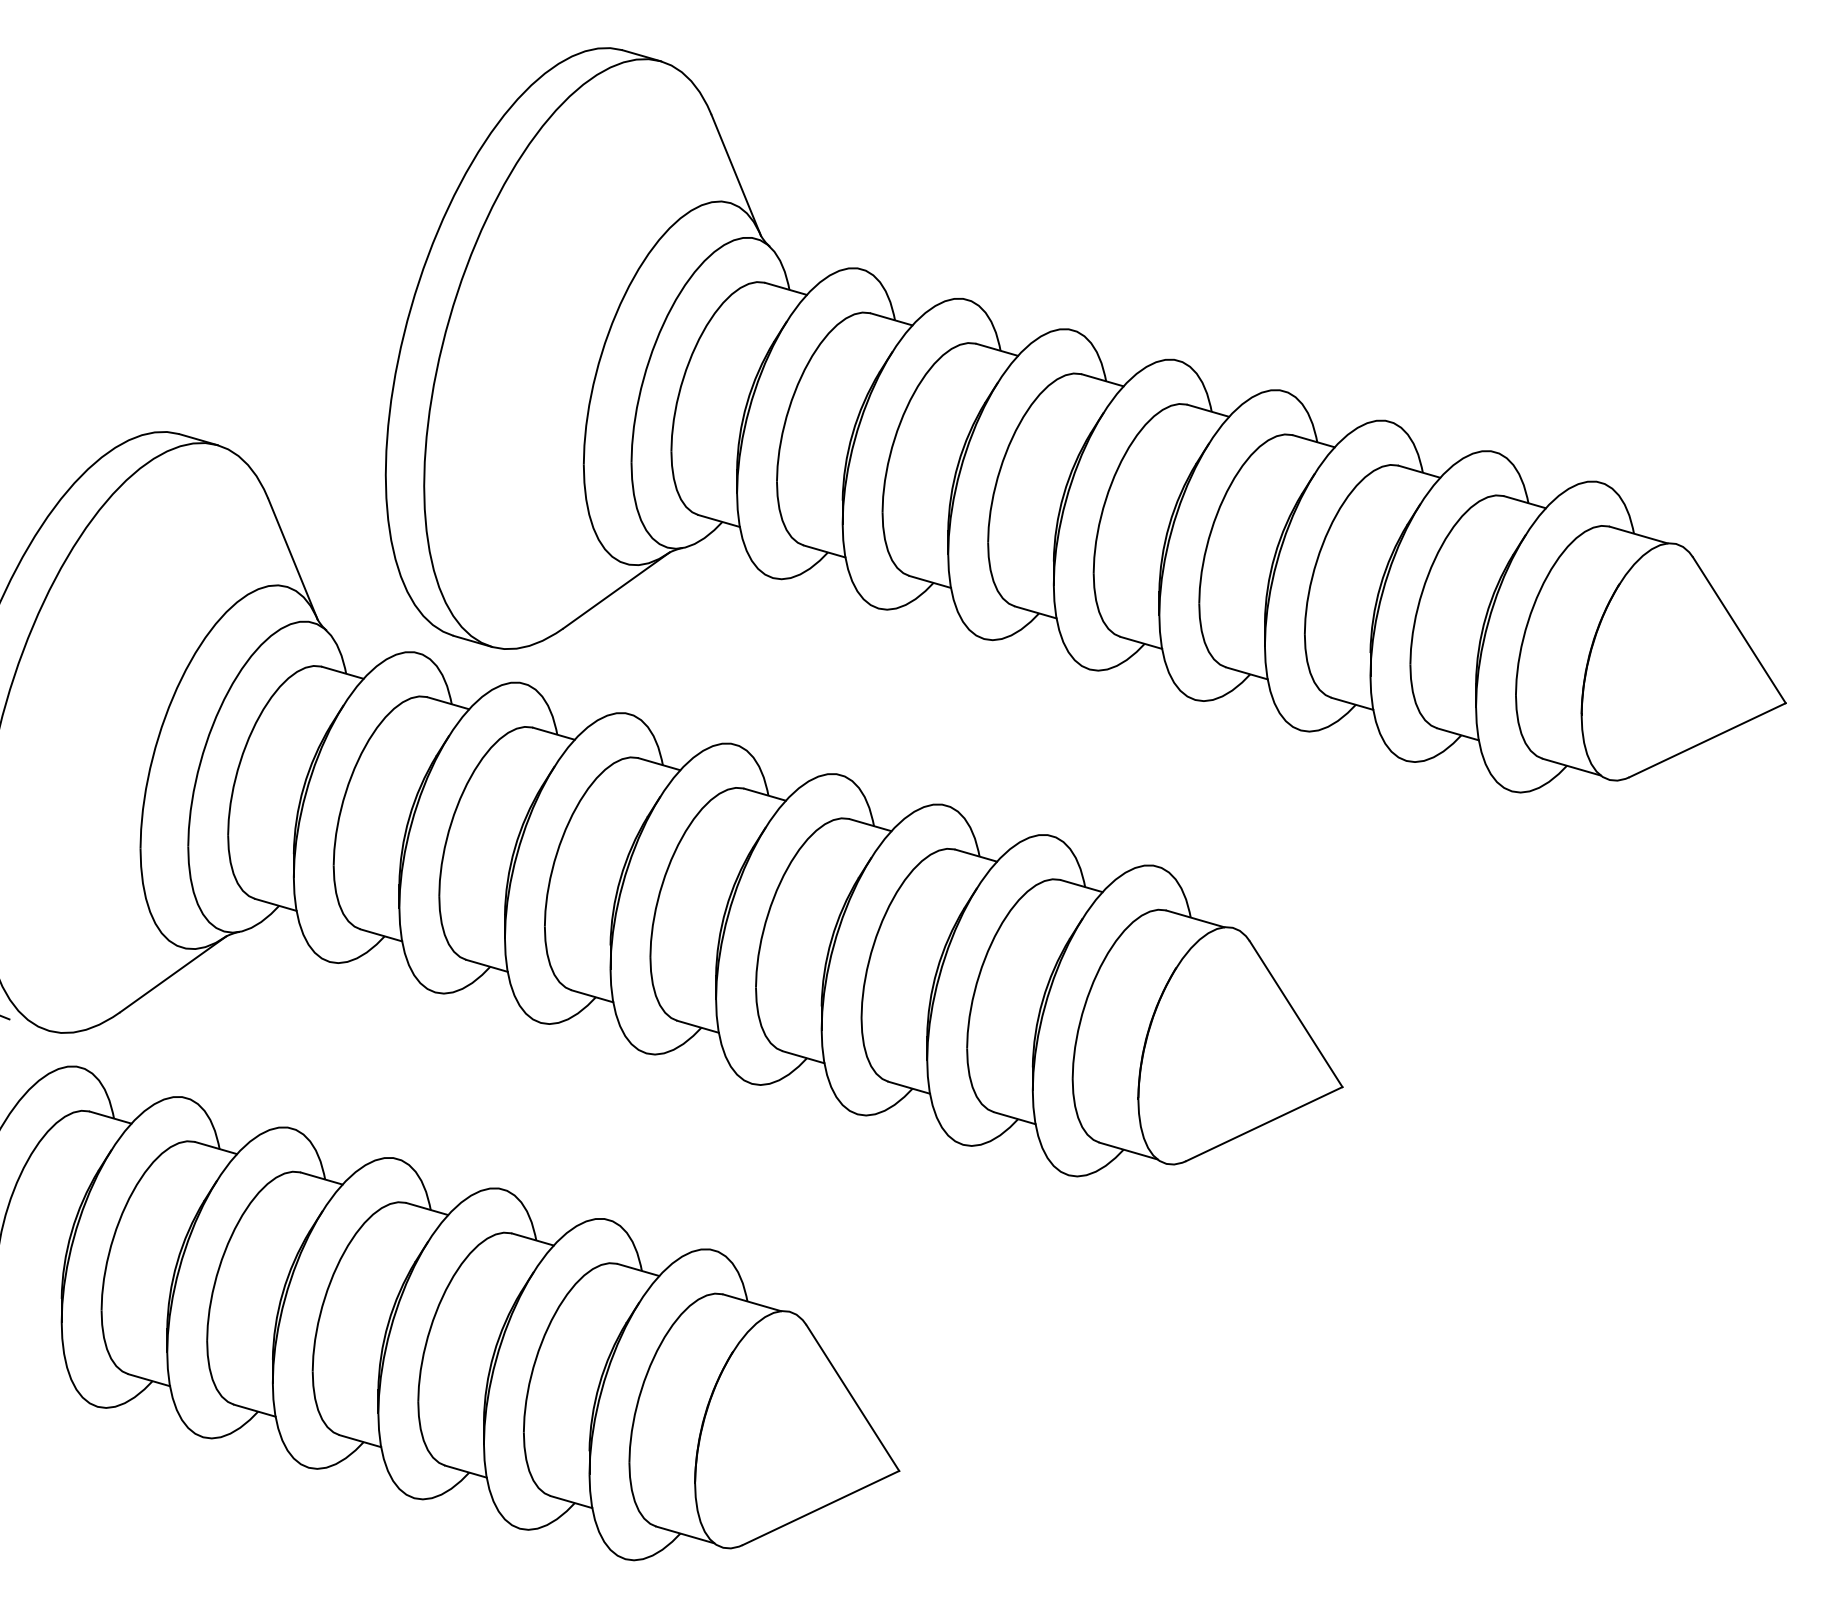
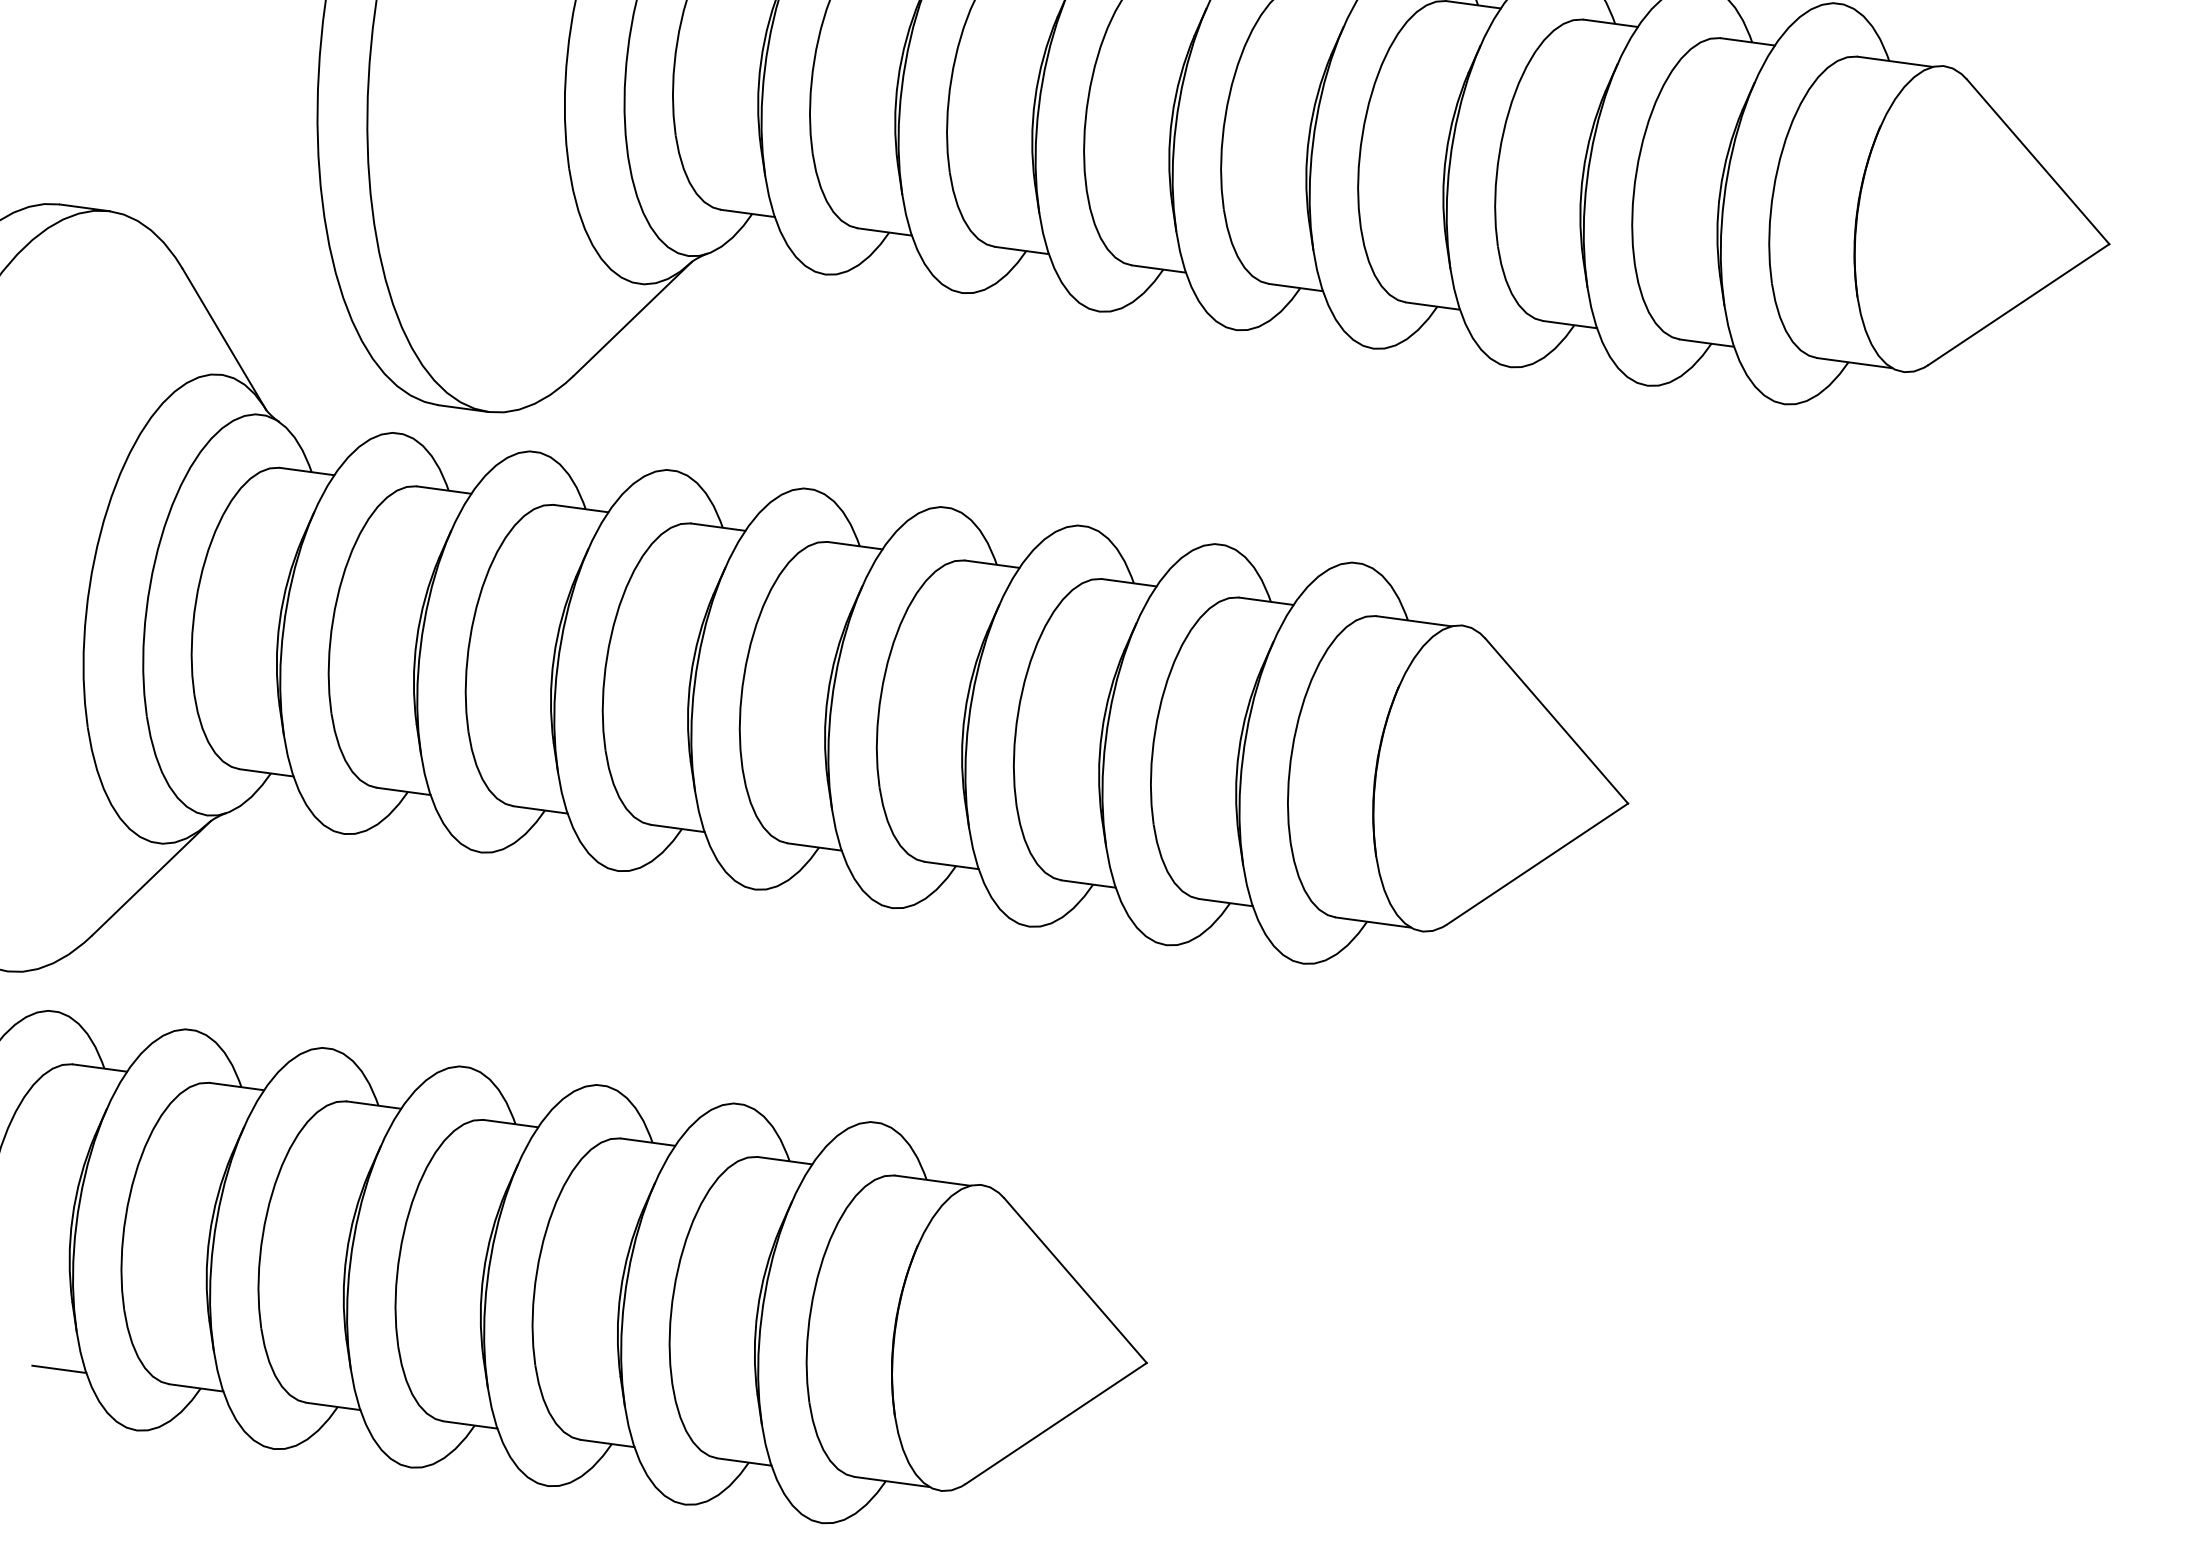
line: (43, 1349) -> (59, 1369), added

